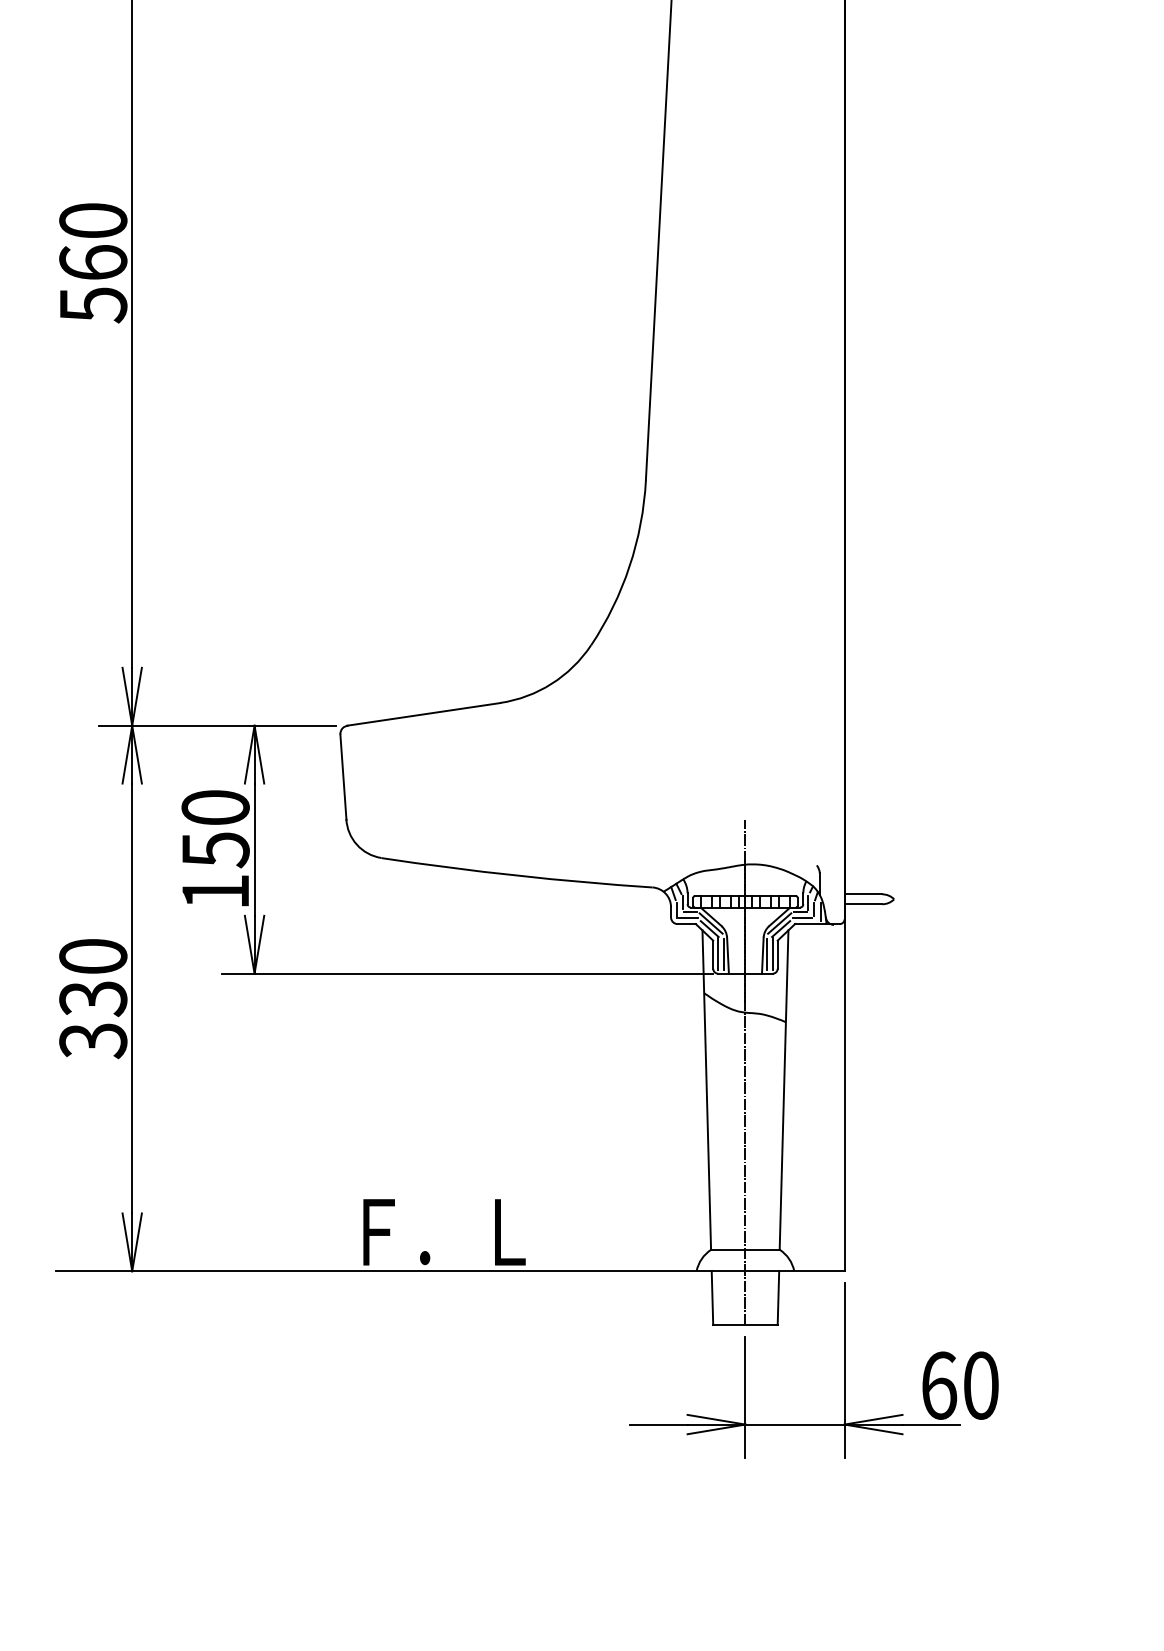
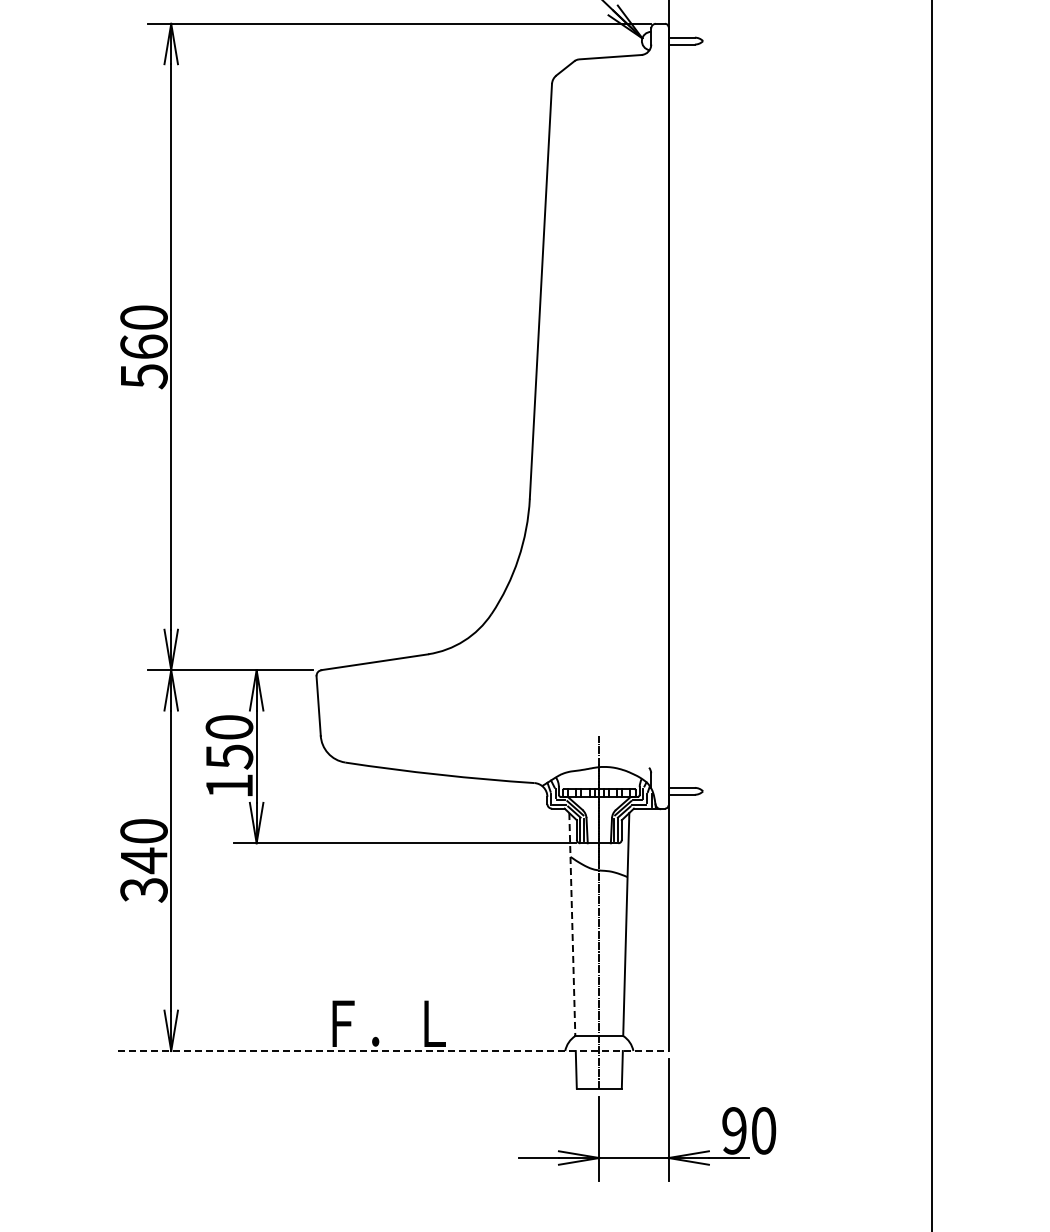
text: (92, 998) -> (143, 860), 330 -> 340
line: (707, 1090) -> (572, 924), solid -> dashed
line: (450, 1271) -> (393, 1051), solid -> dashed
text: (939, 1385) -> (734, 1130), 60 -> 90

